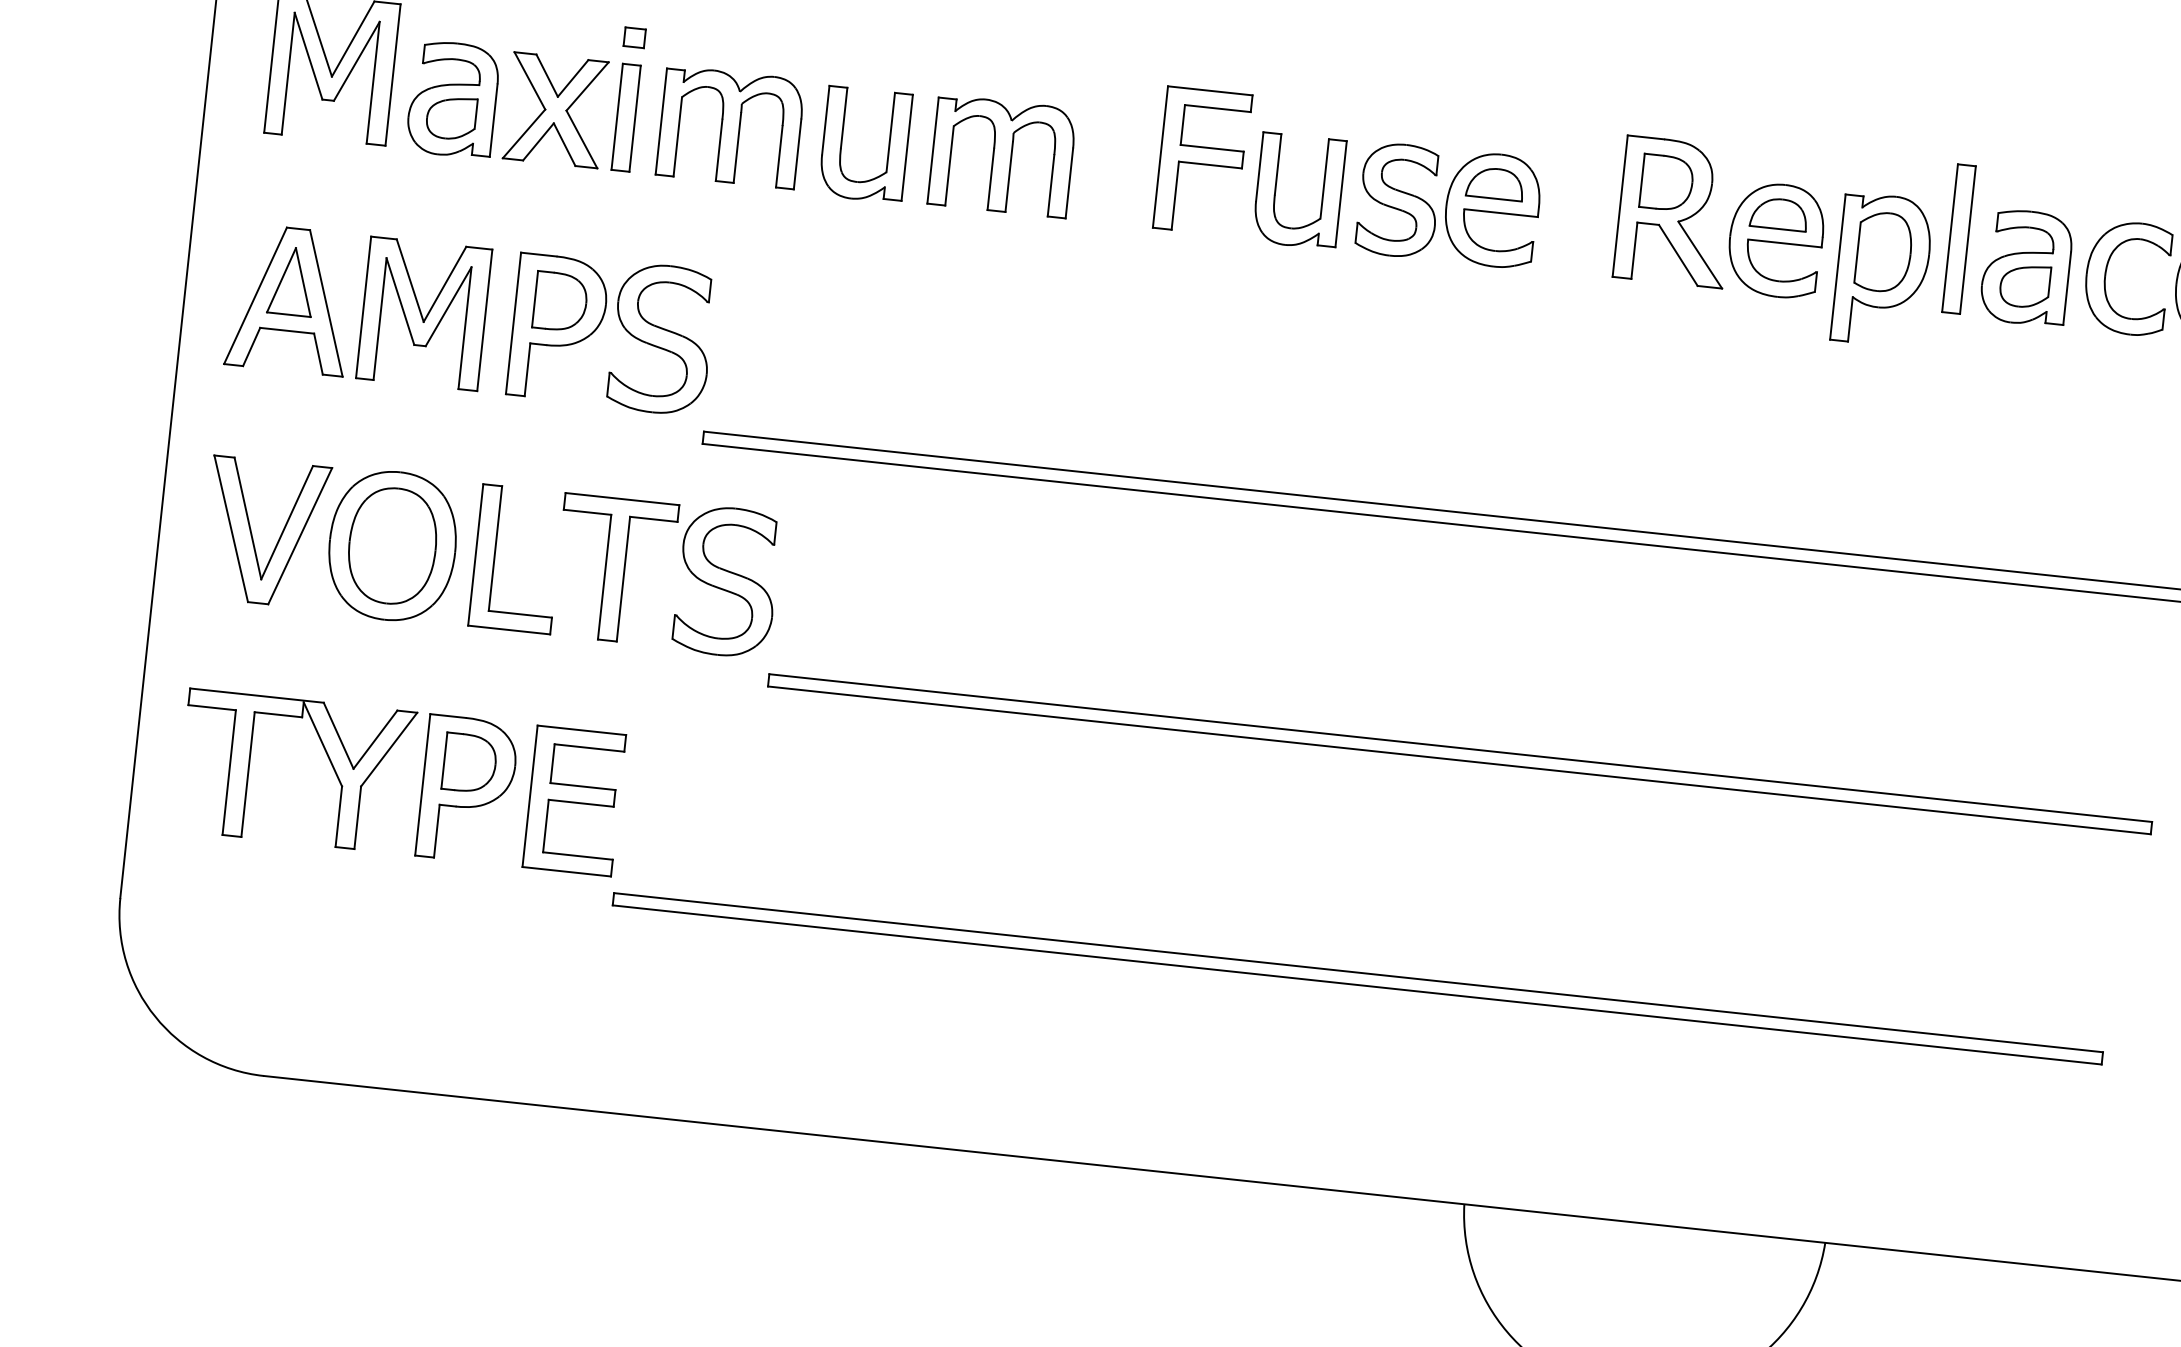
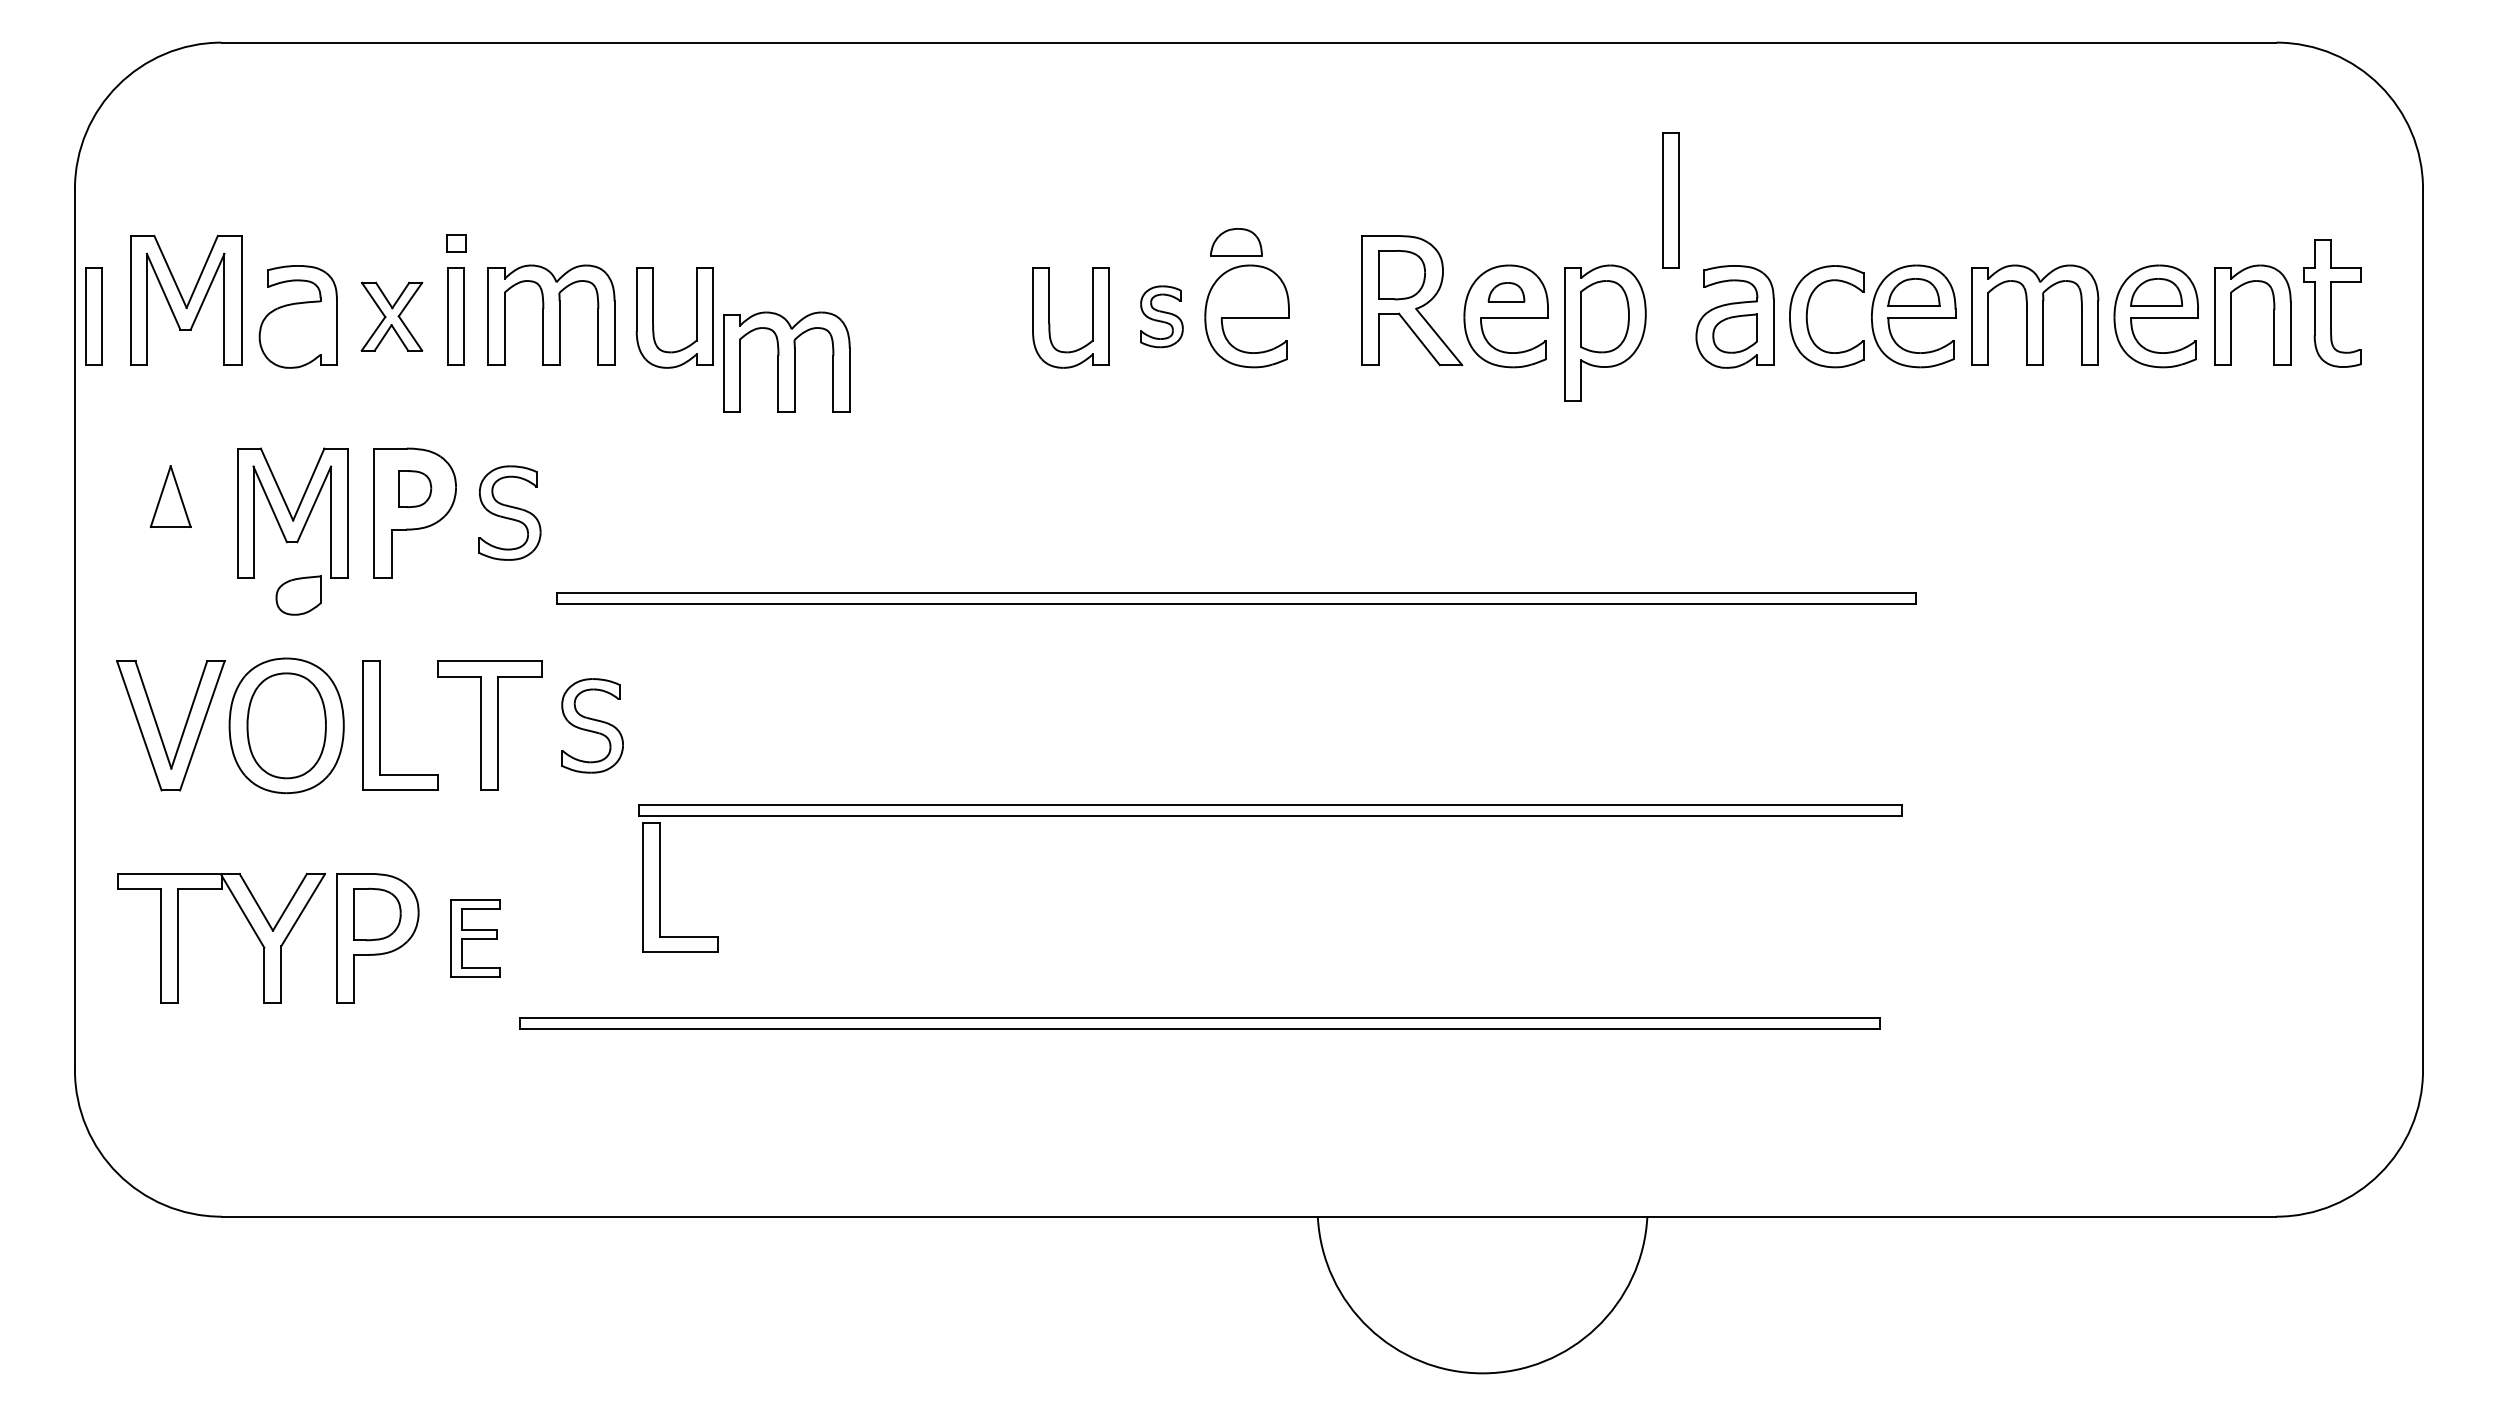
part: (228, 75) -> (93, 316), added
part: (555, 110) -> (391, 316), size x0.7
part: (451, 117) -> (298, 595), moved
part: (1002, 155) -> (786, 361), moved
part: (1202, 161) -> (980, 300), removed
part: (1495, 183) -> (1236, 242), moved
part: (1398, 200) -> (1161, 316), size x0.6
part: (1779, 214) -> (1506, 292), size x0.7
part: (1958, 238) -> (1670, 200), moved
part: (291, 298) -> (171, 512), removed
part: (560, 301) -> (414, 488), size x0.7
part: (661, 338) -> (509, 512), size x0.7
part: (727, 581) -> (592, 725), size x0.7
part: (783, 766) -> (660, 887), added
part: (574, 801) -> (475, 938), size x0.6

